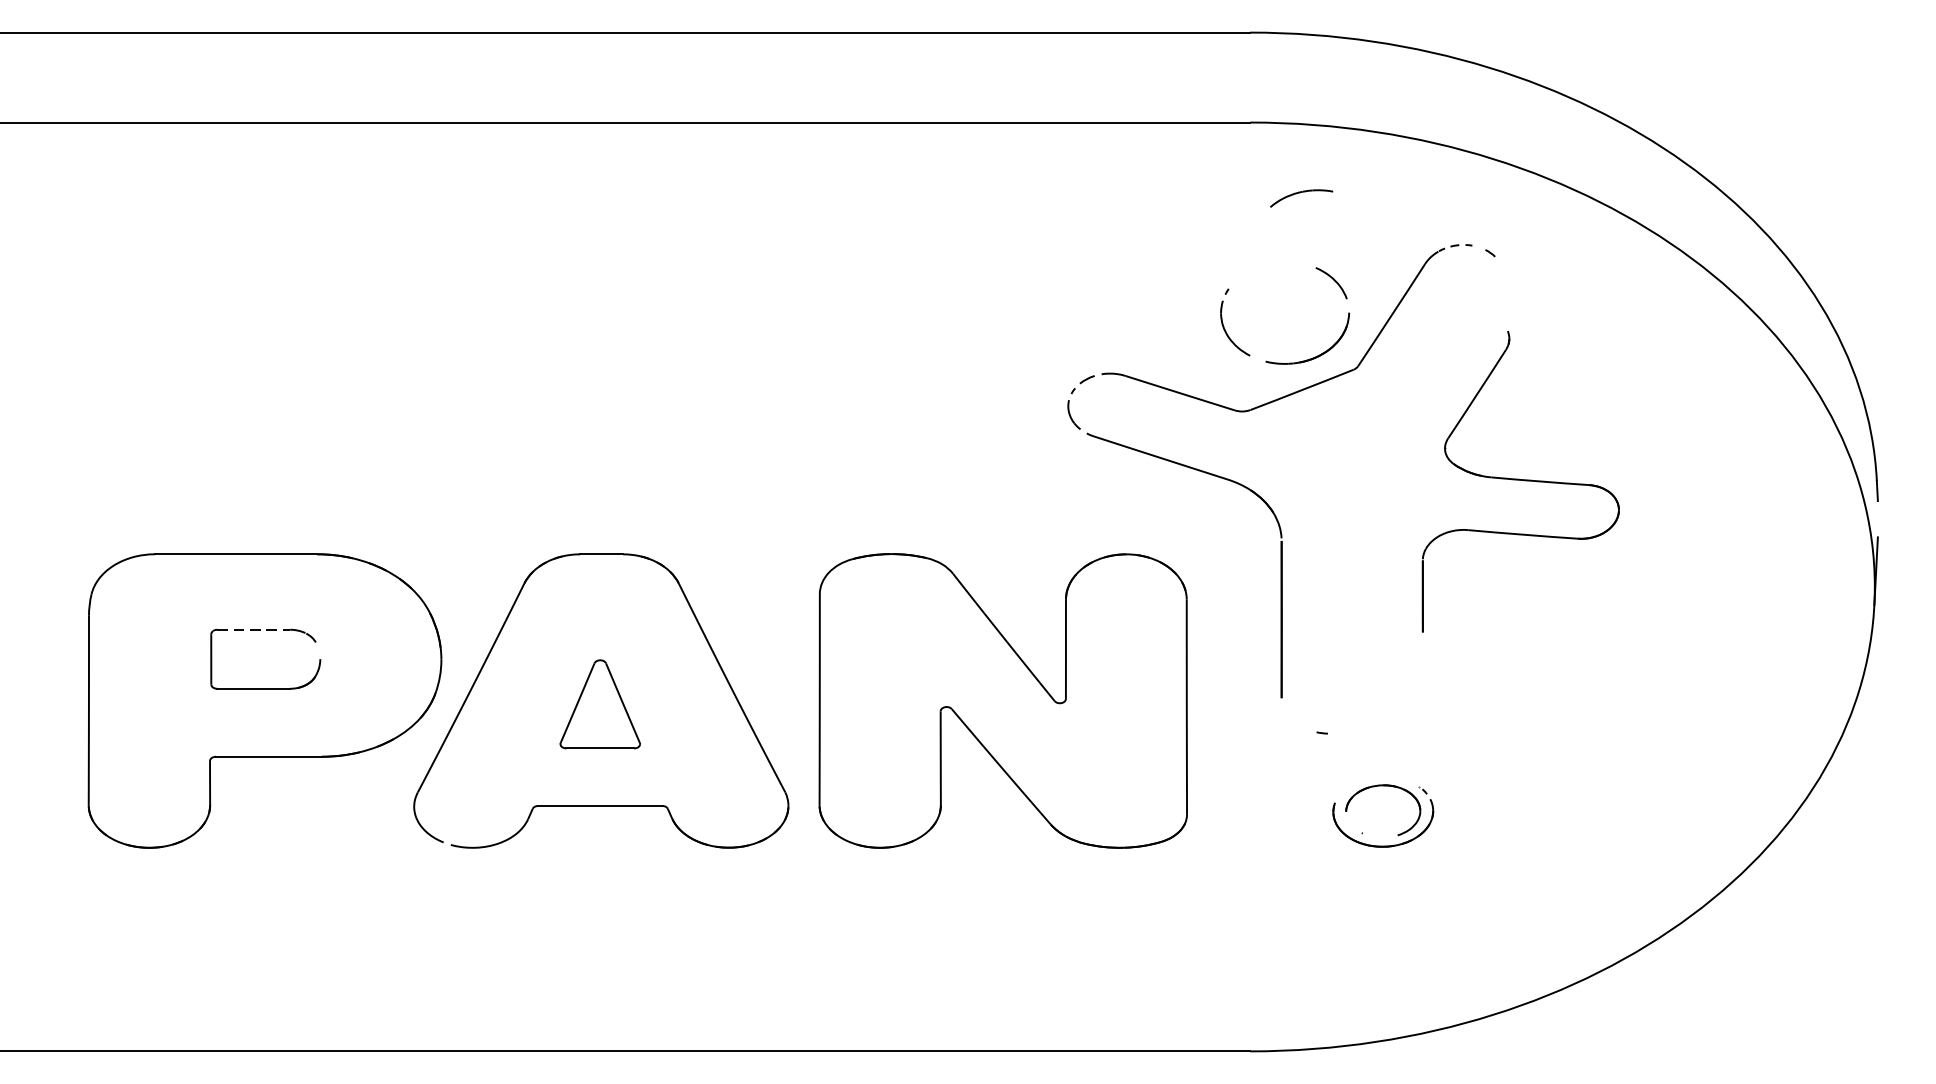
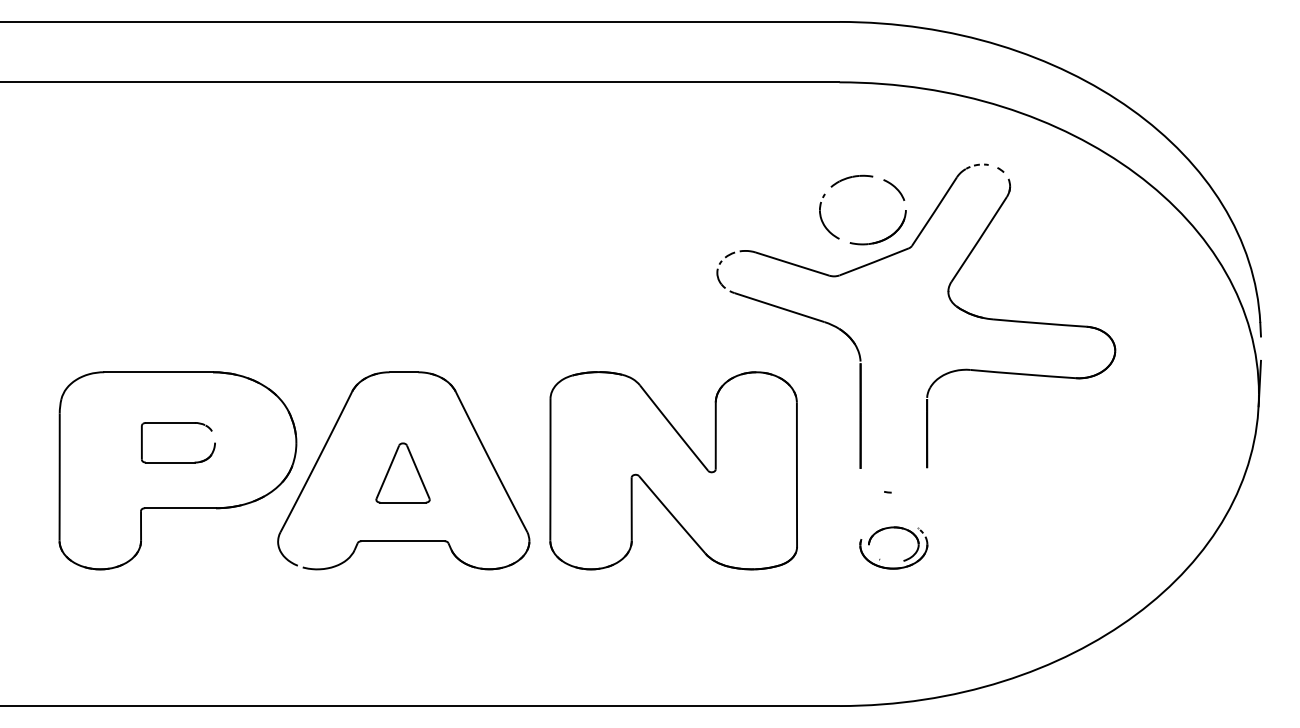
part: (1300, 197) -> (851, 180), moved
part: (1521, 481) -> (1021, 323), size x1.43
line: (253, 629) -> (170, 422), dashed -> solid
part: (1399, 833) -> (904, 559), moved

